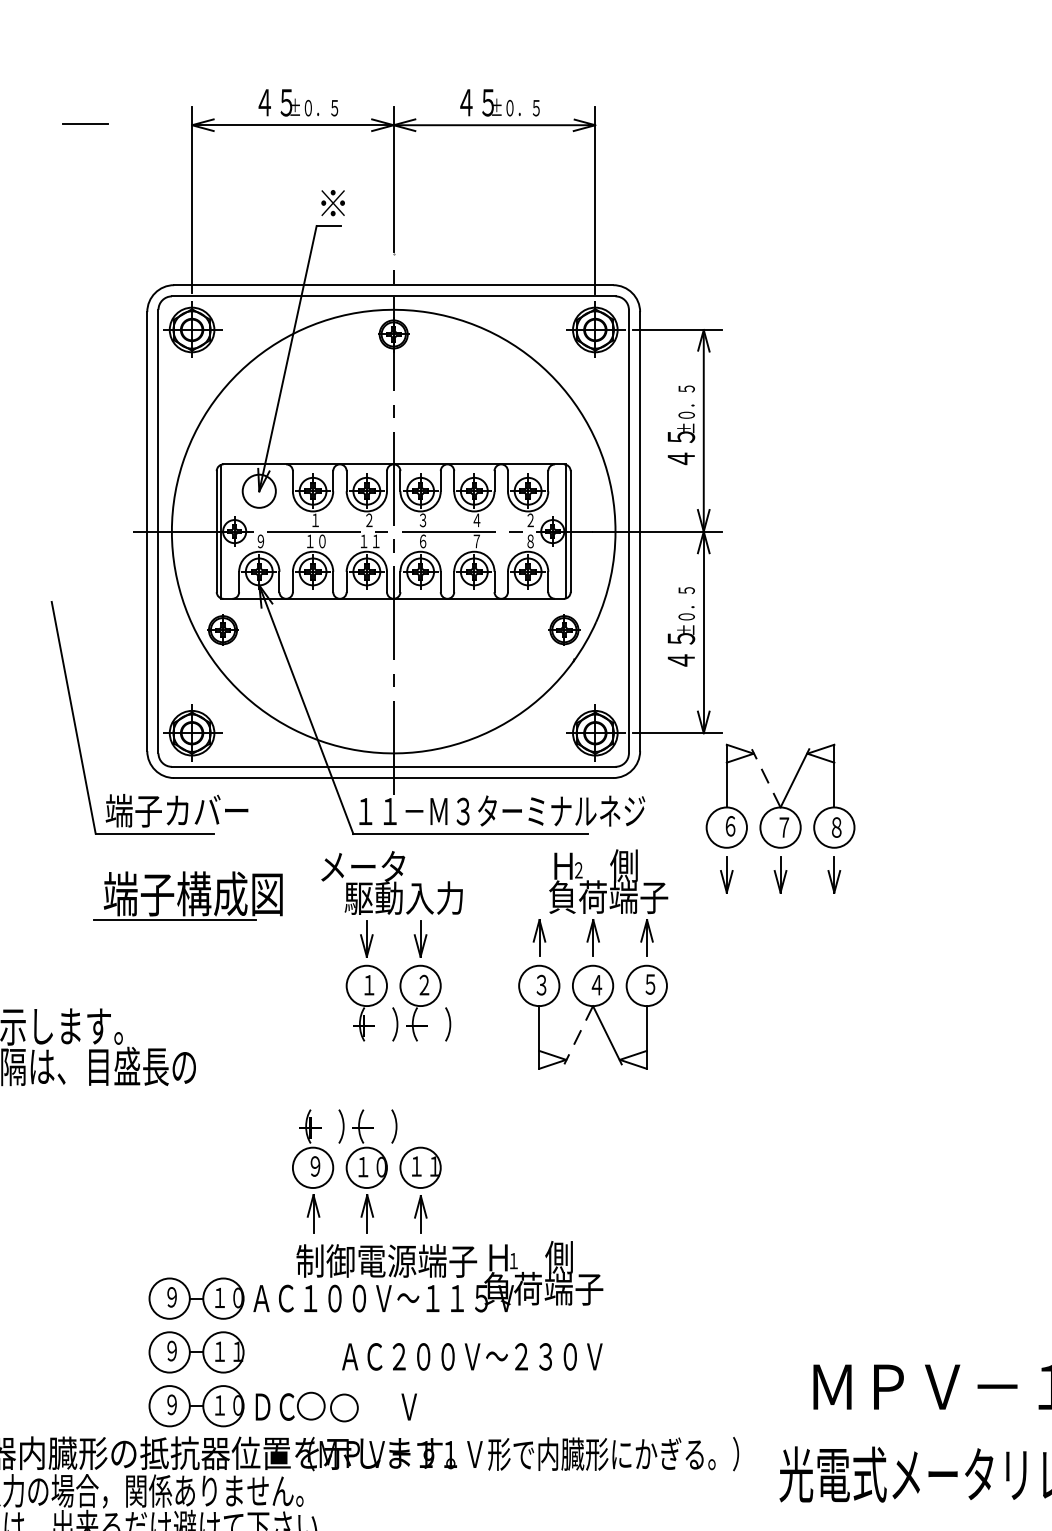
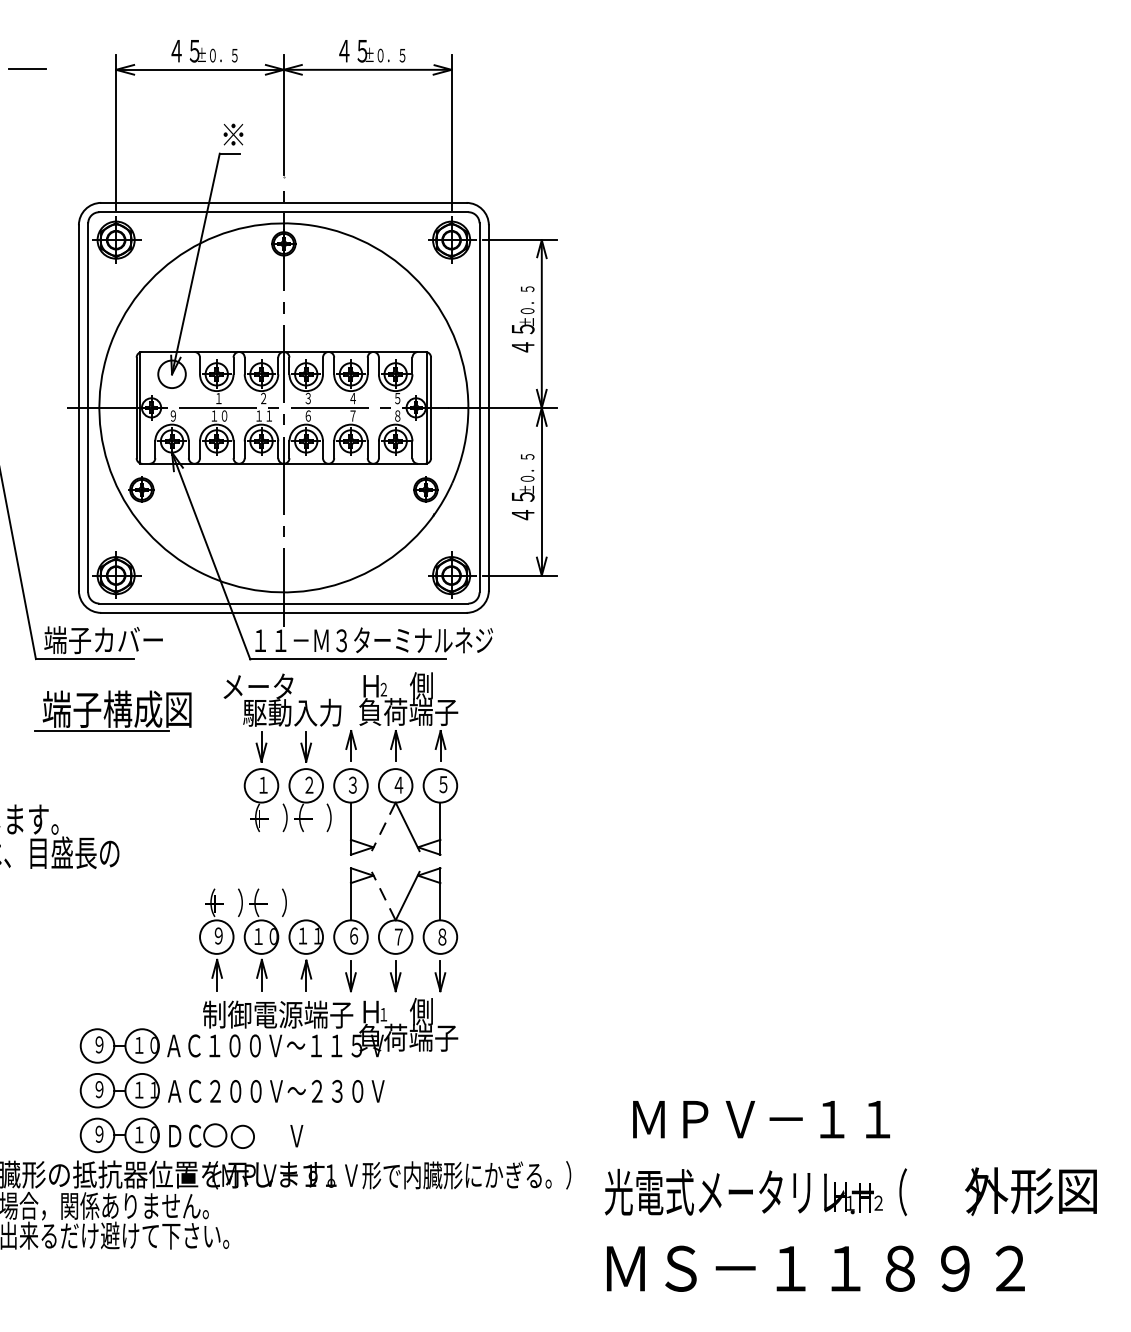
text: (530, 520) -> (397, 398), ２ -> ５
part: (780, 818) -> (395, 929), moved
part: (592, 959) -> (395, 763), moved
text: (472, 1355) -> (276, 1090), moved

